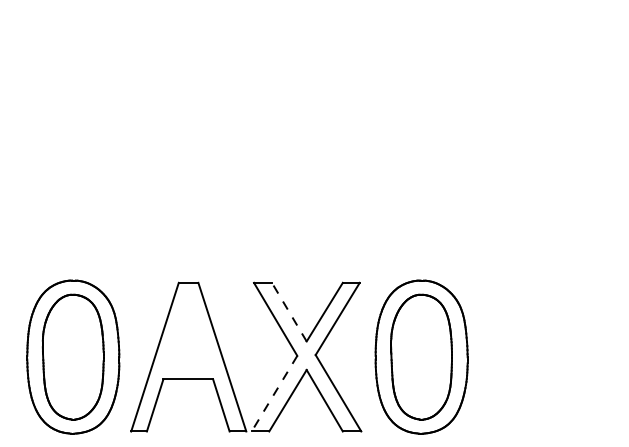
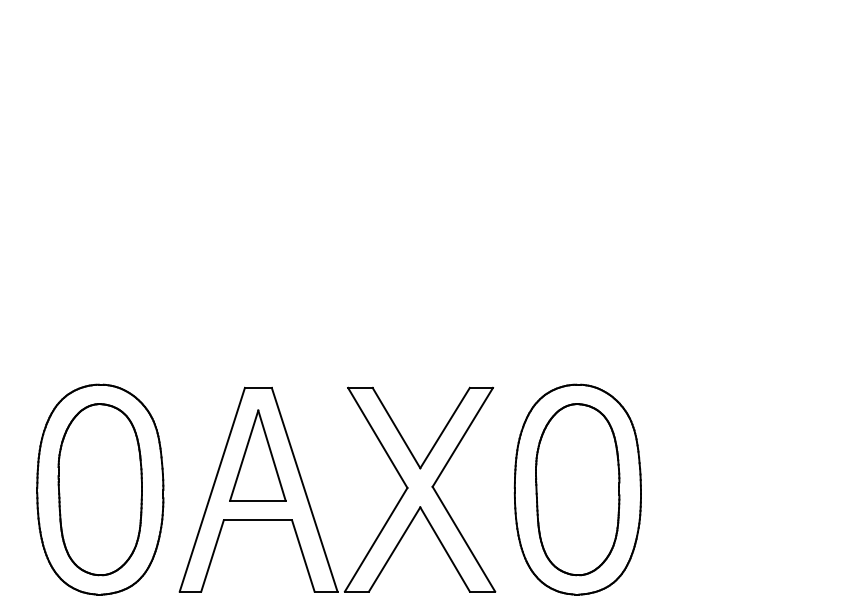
line: (289, 311) -> (396, 427), dashed -> solid
part: (187, 332) -> (256, 455), added
line: (274, 394) -> (376, 540), dashed -> solid

